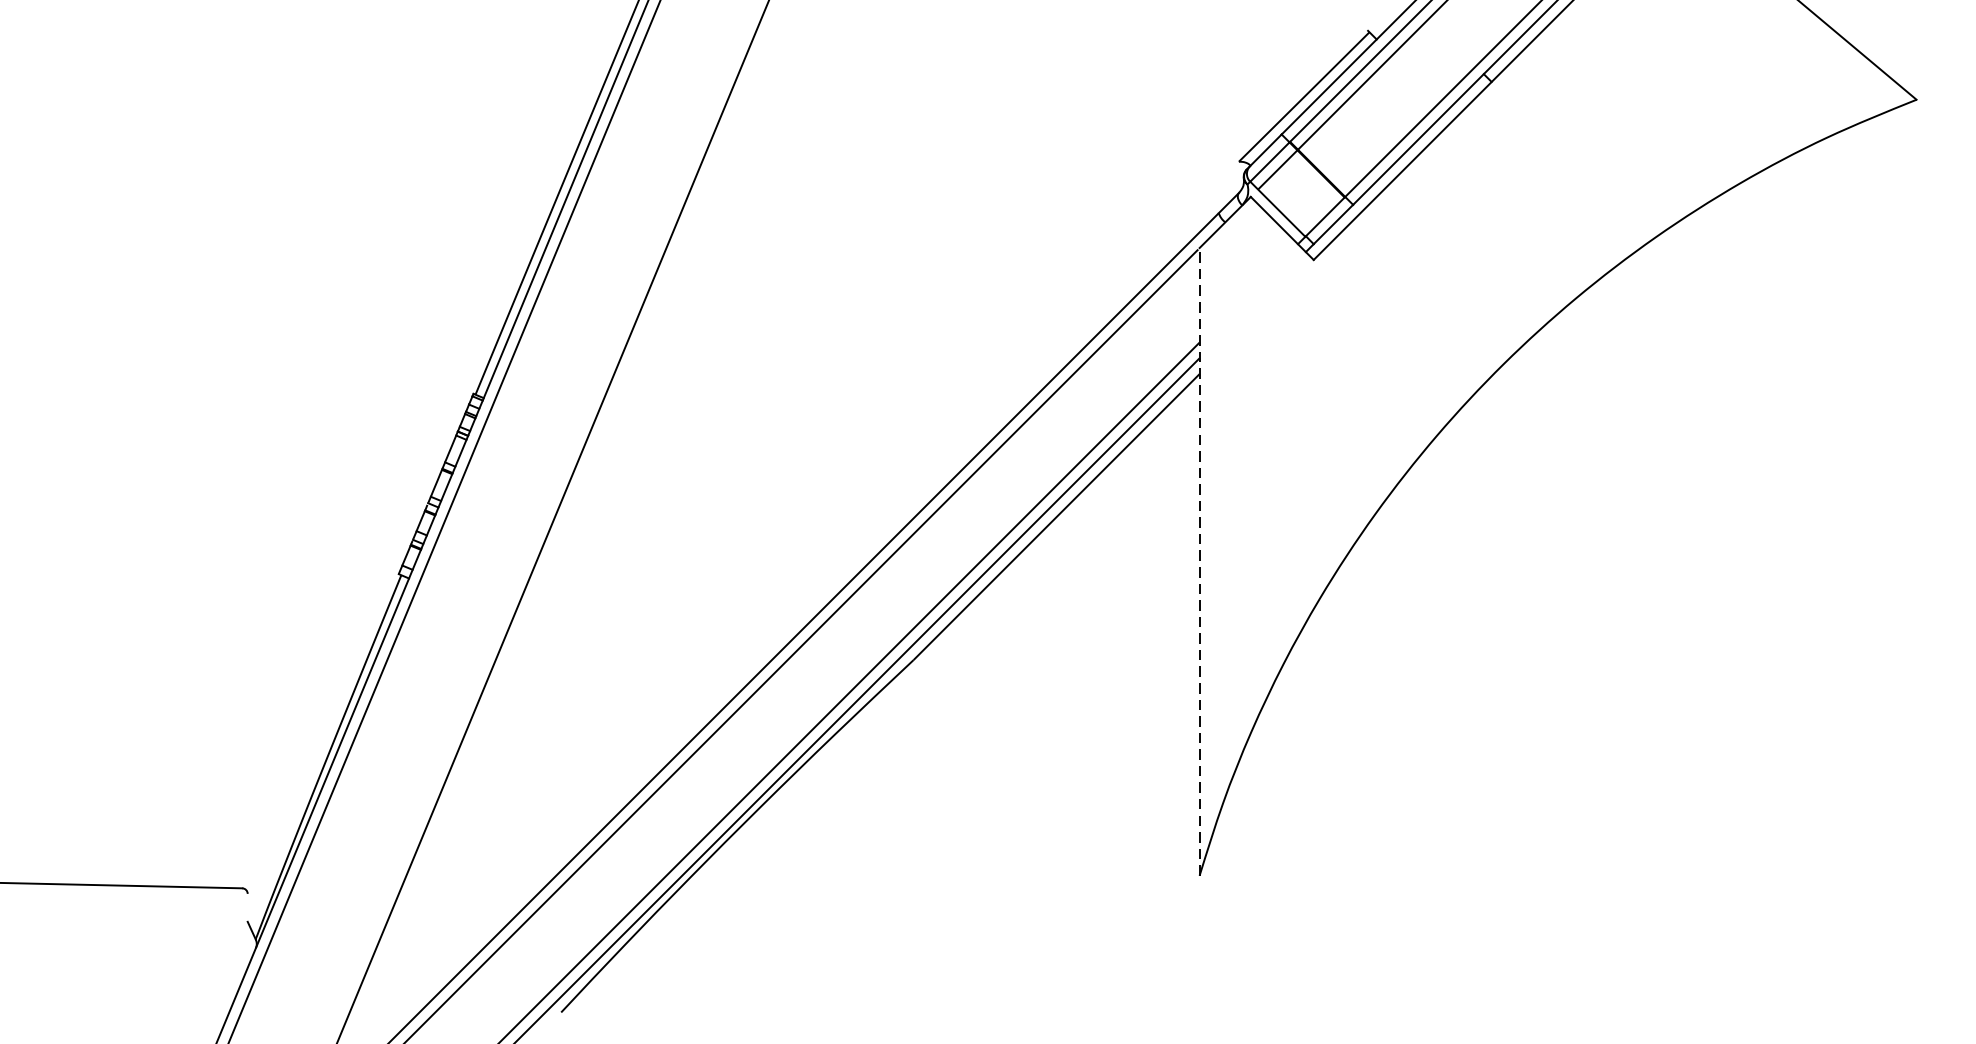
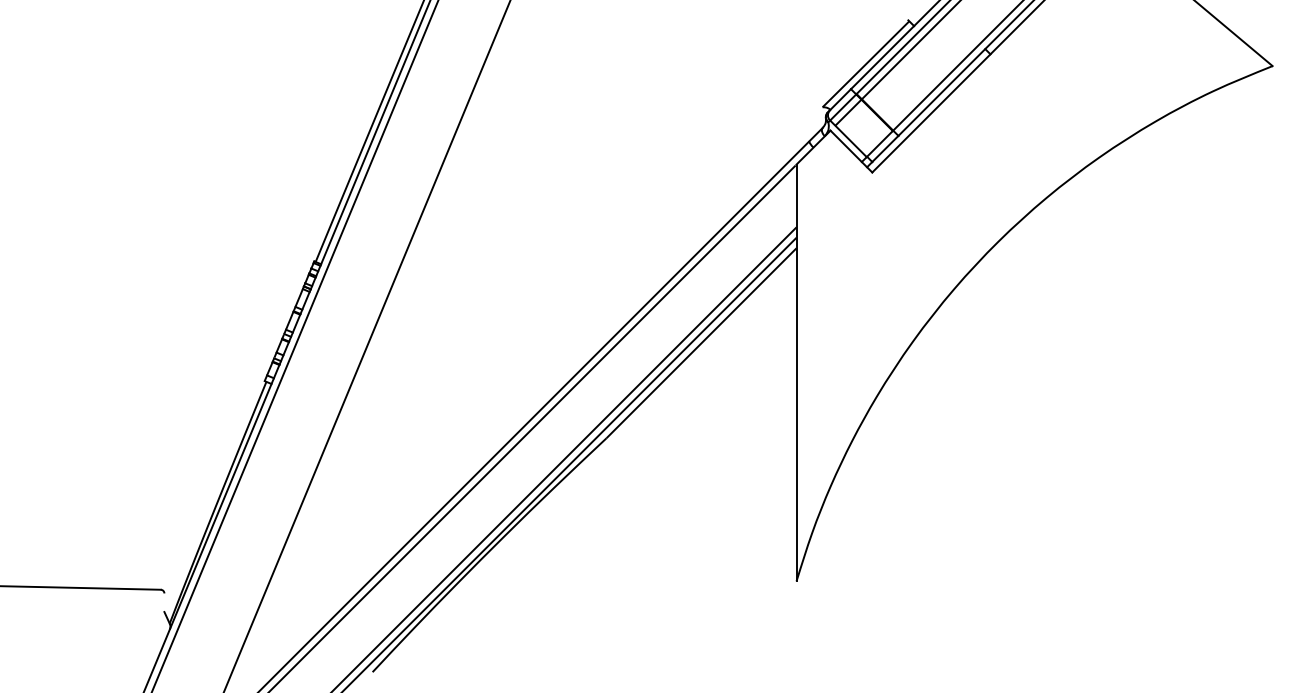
line: (1199, 561) -> (796, 372), dashed -> solid

